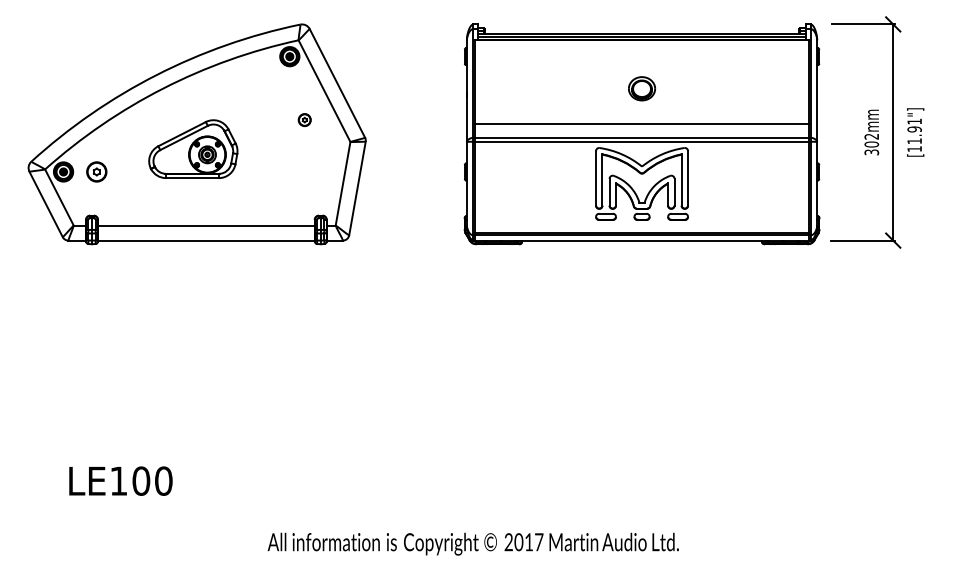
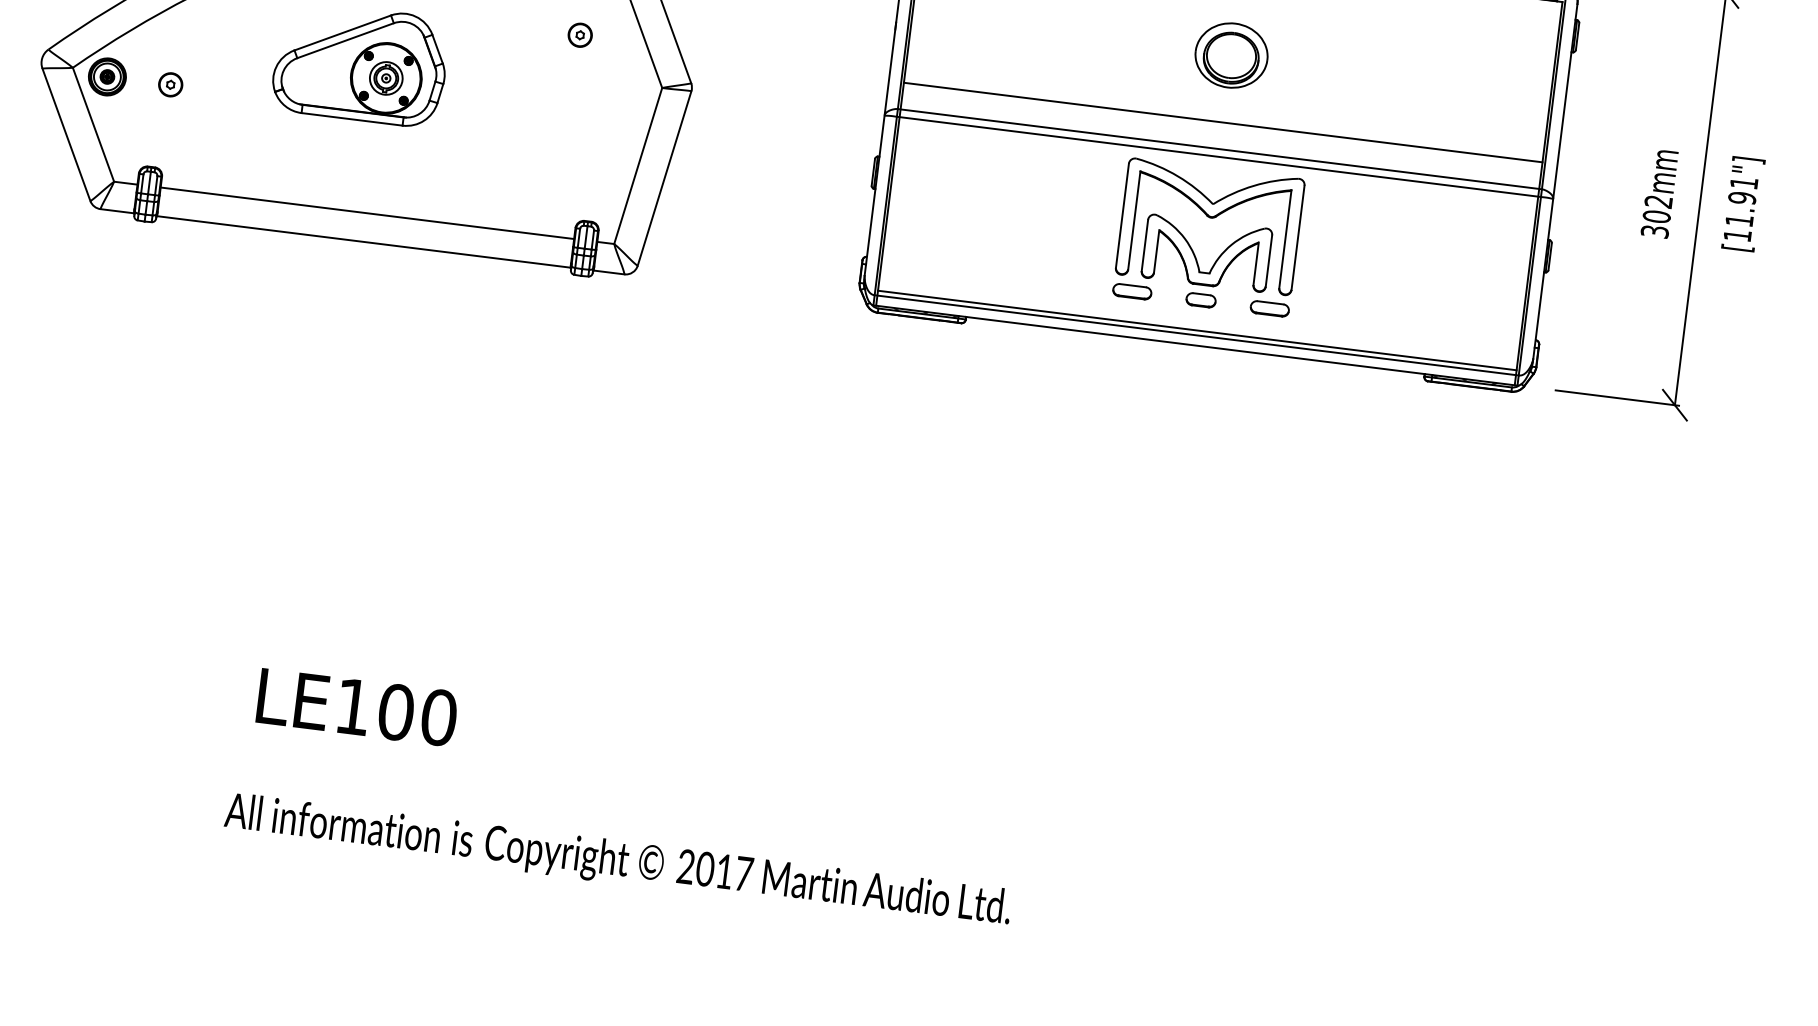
part: (641, 88) -> (1230, 55), size x1.43
part: (96, 171) -> (170, 83), size x0.62
text: (120, 480) -> (356, 706), moved
text: (472, 543) -> (616, 860), moved

